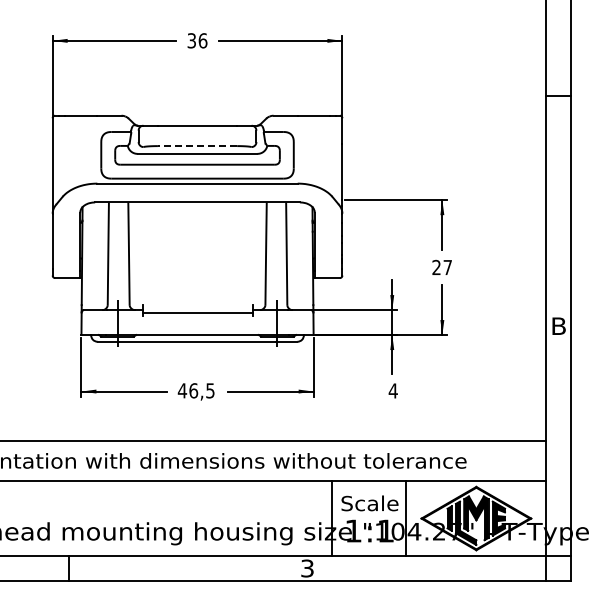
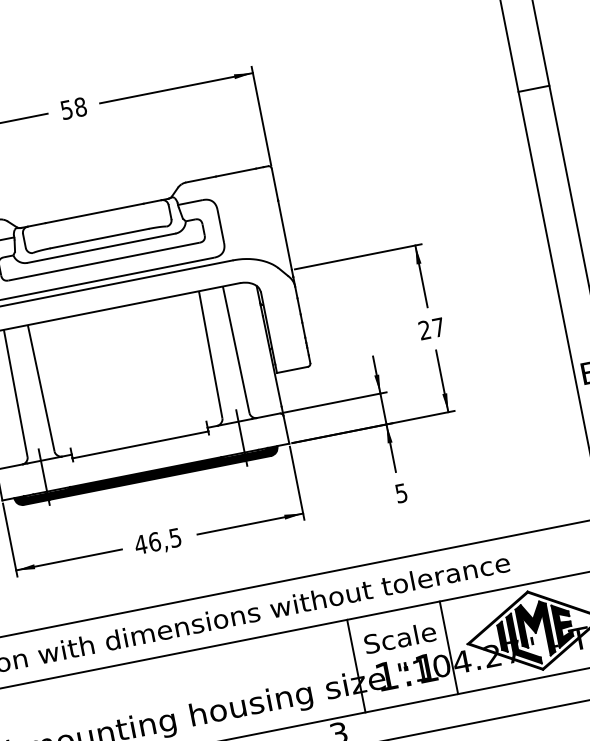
text: (197, 40) -> (73, 108), 36 -> 58
line: (197, 146) -> (99, 239), dashed -> solid
fill: (197, 338) -> (146, 476), added
text: (392, 390) -> (400, 492), 4 -> 5

